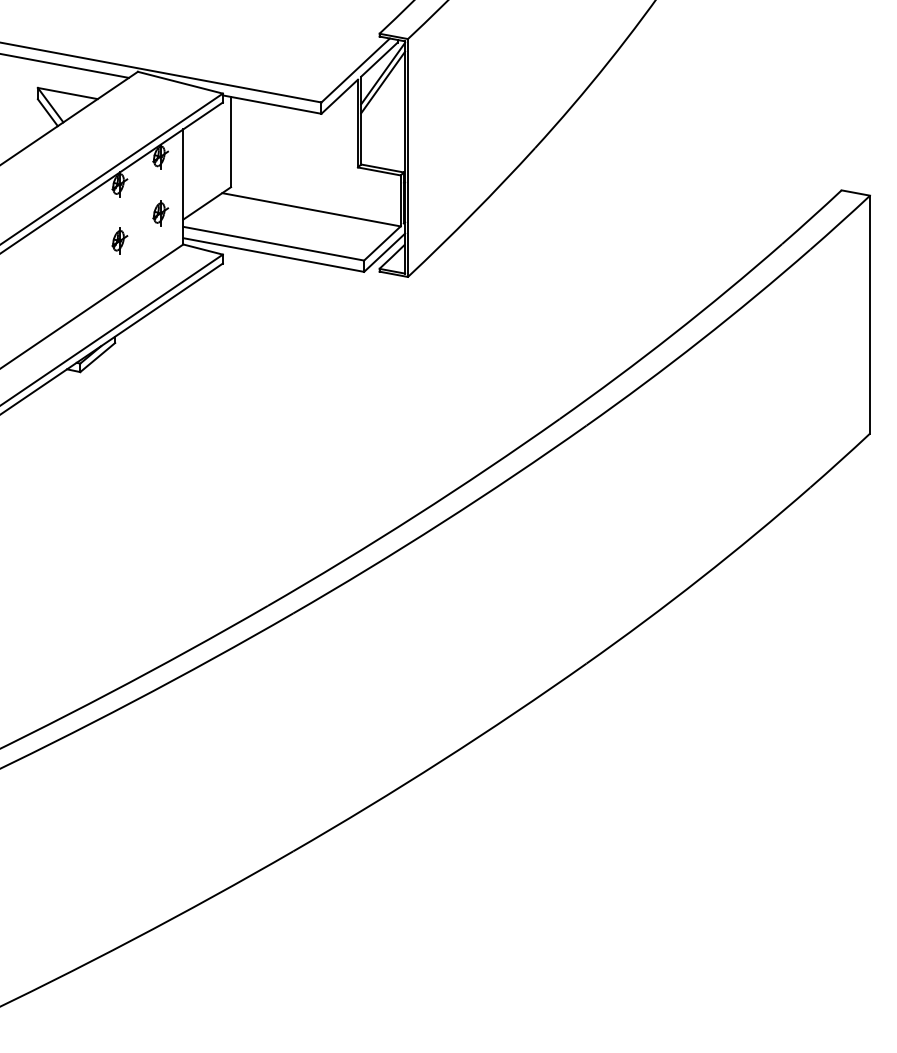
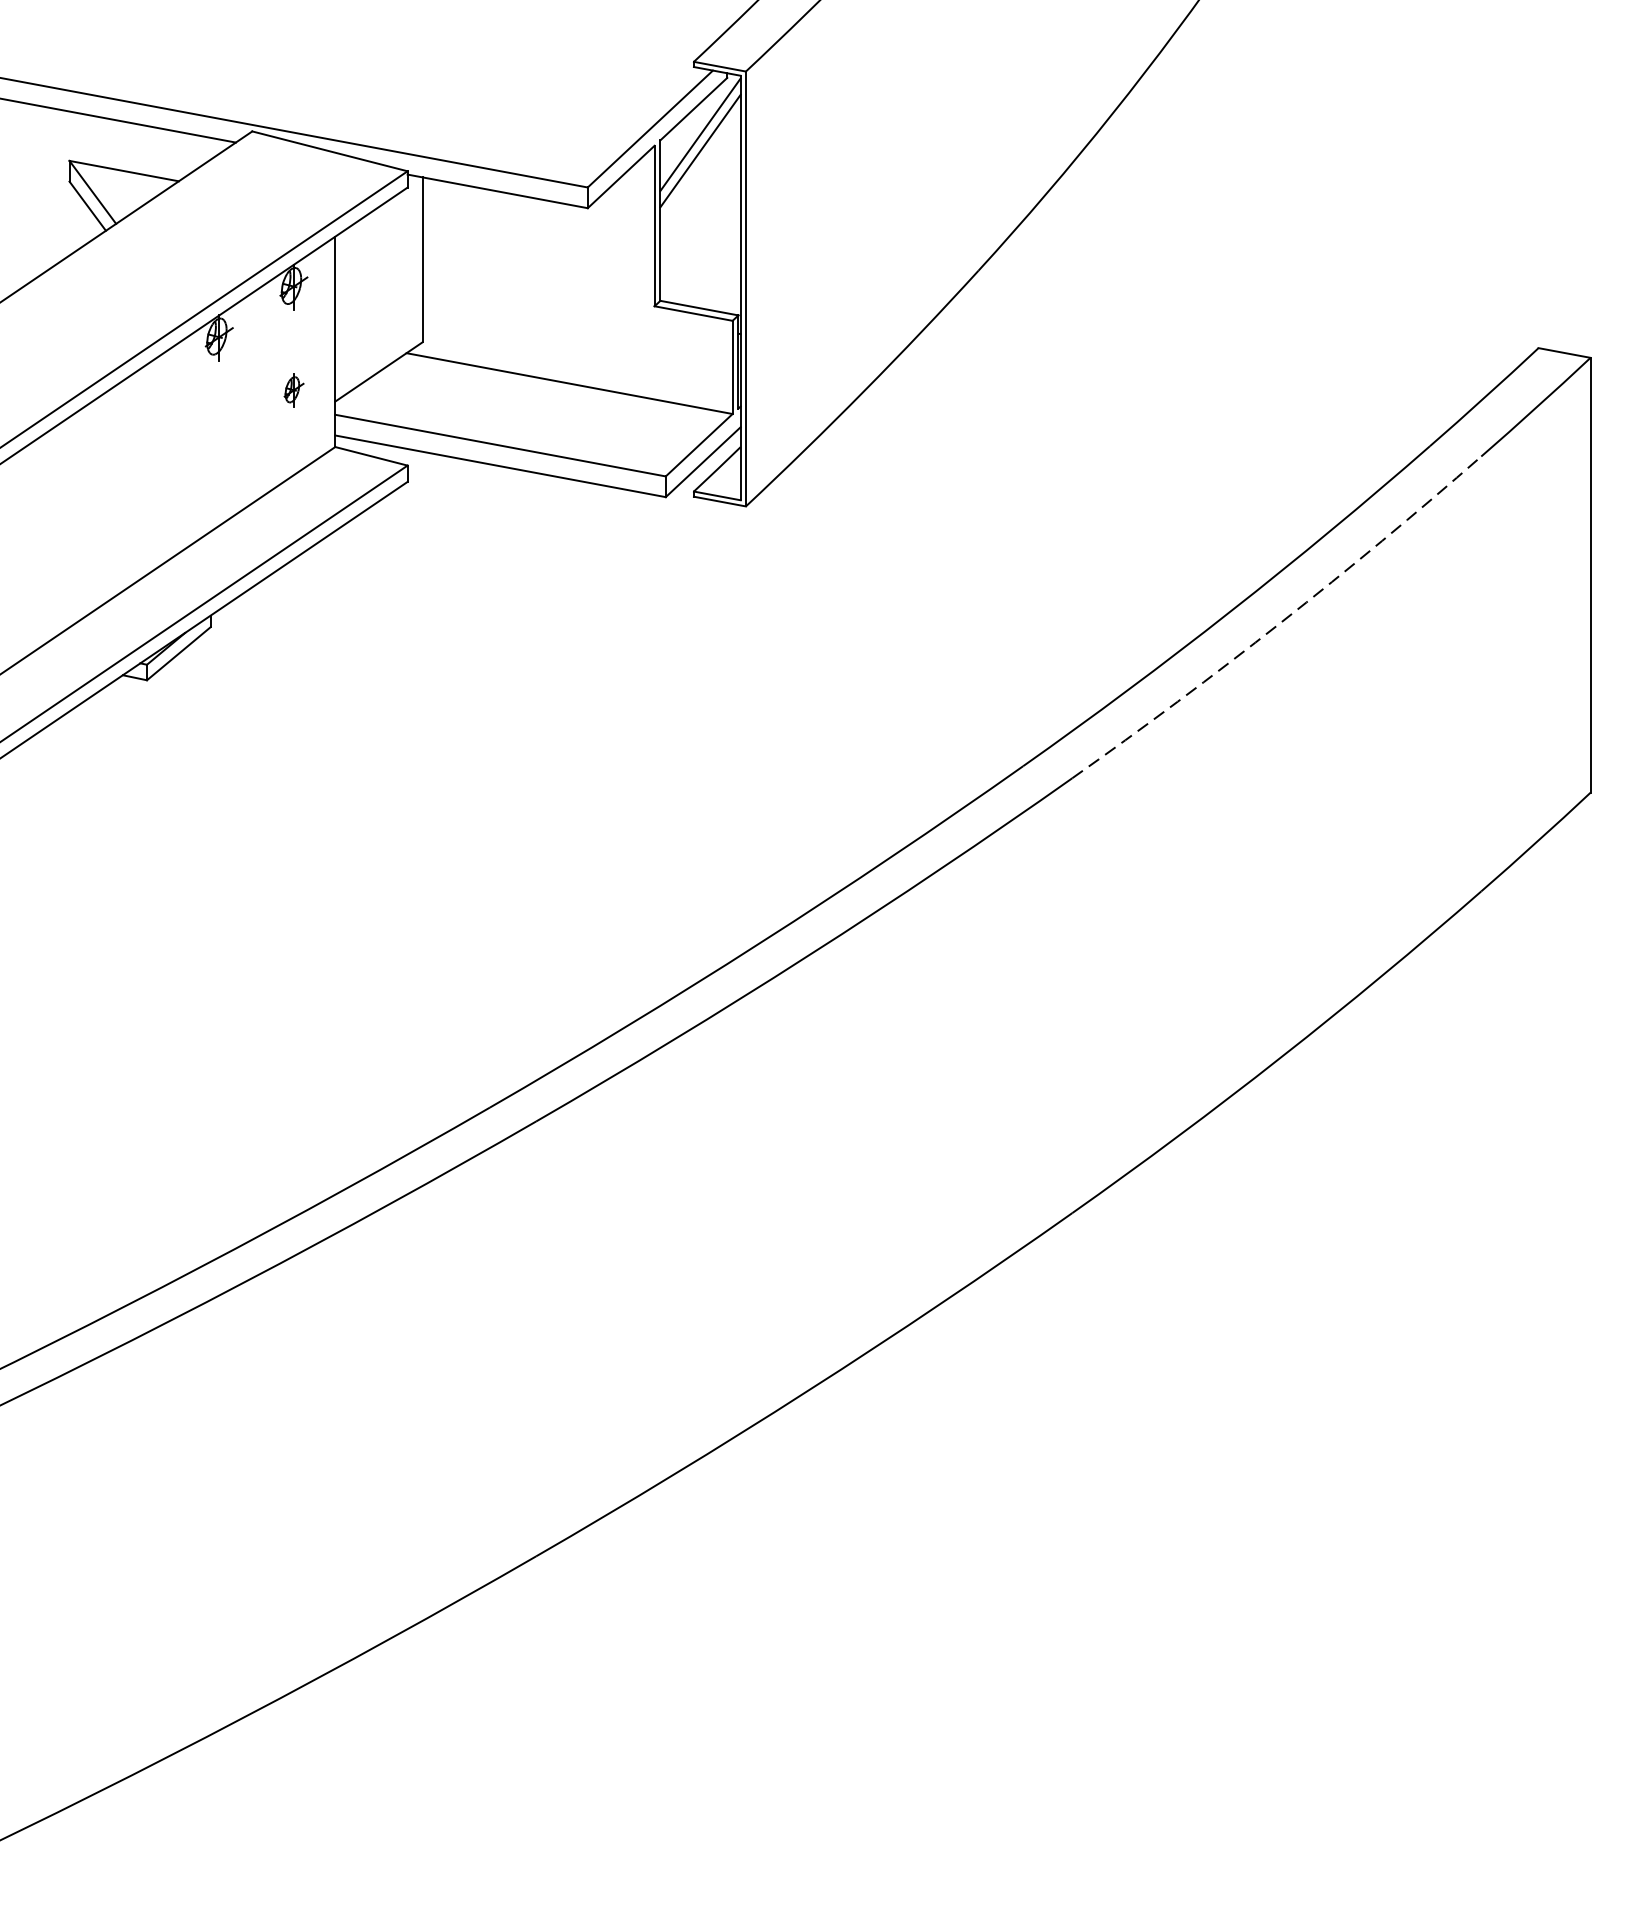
part: (160, 213) -> (293, 390), size x0.7
part: (119, 240) -> (218, 439), removed
arc: (700, 340) -> (1280, 622), solid -> dashed

